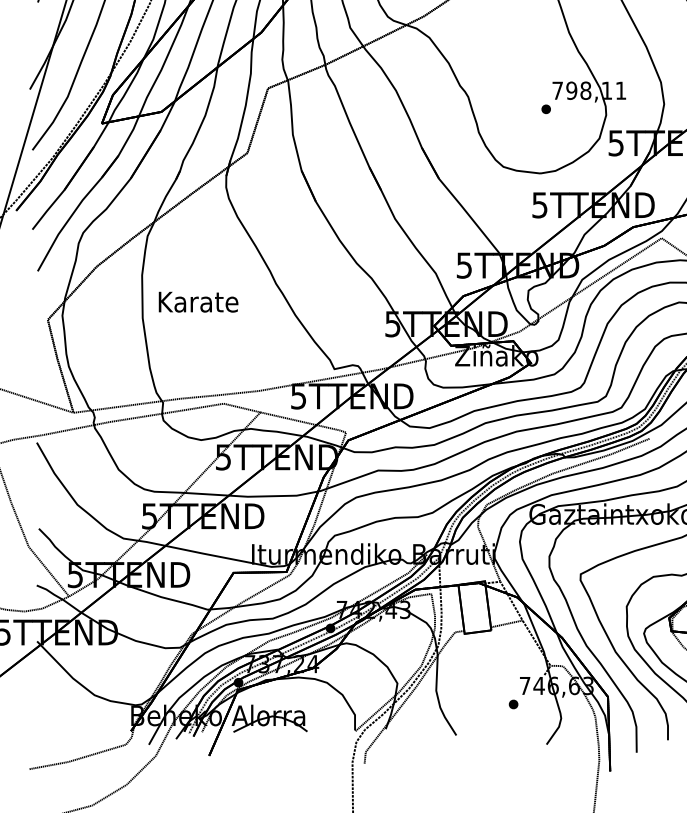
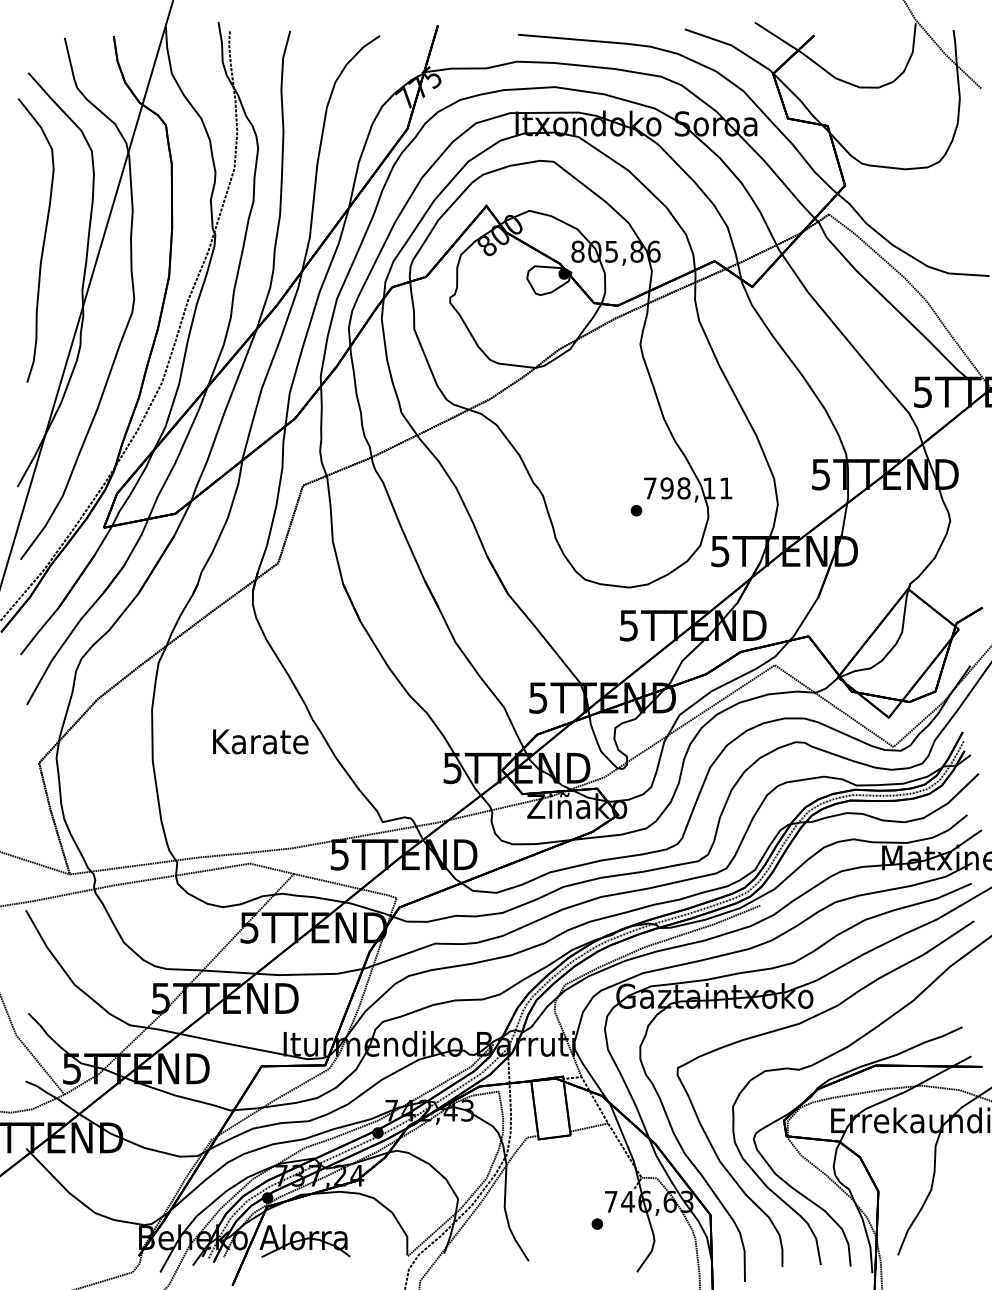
text: (198, 301) -> (260, 741), moved

